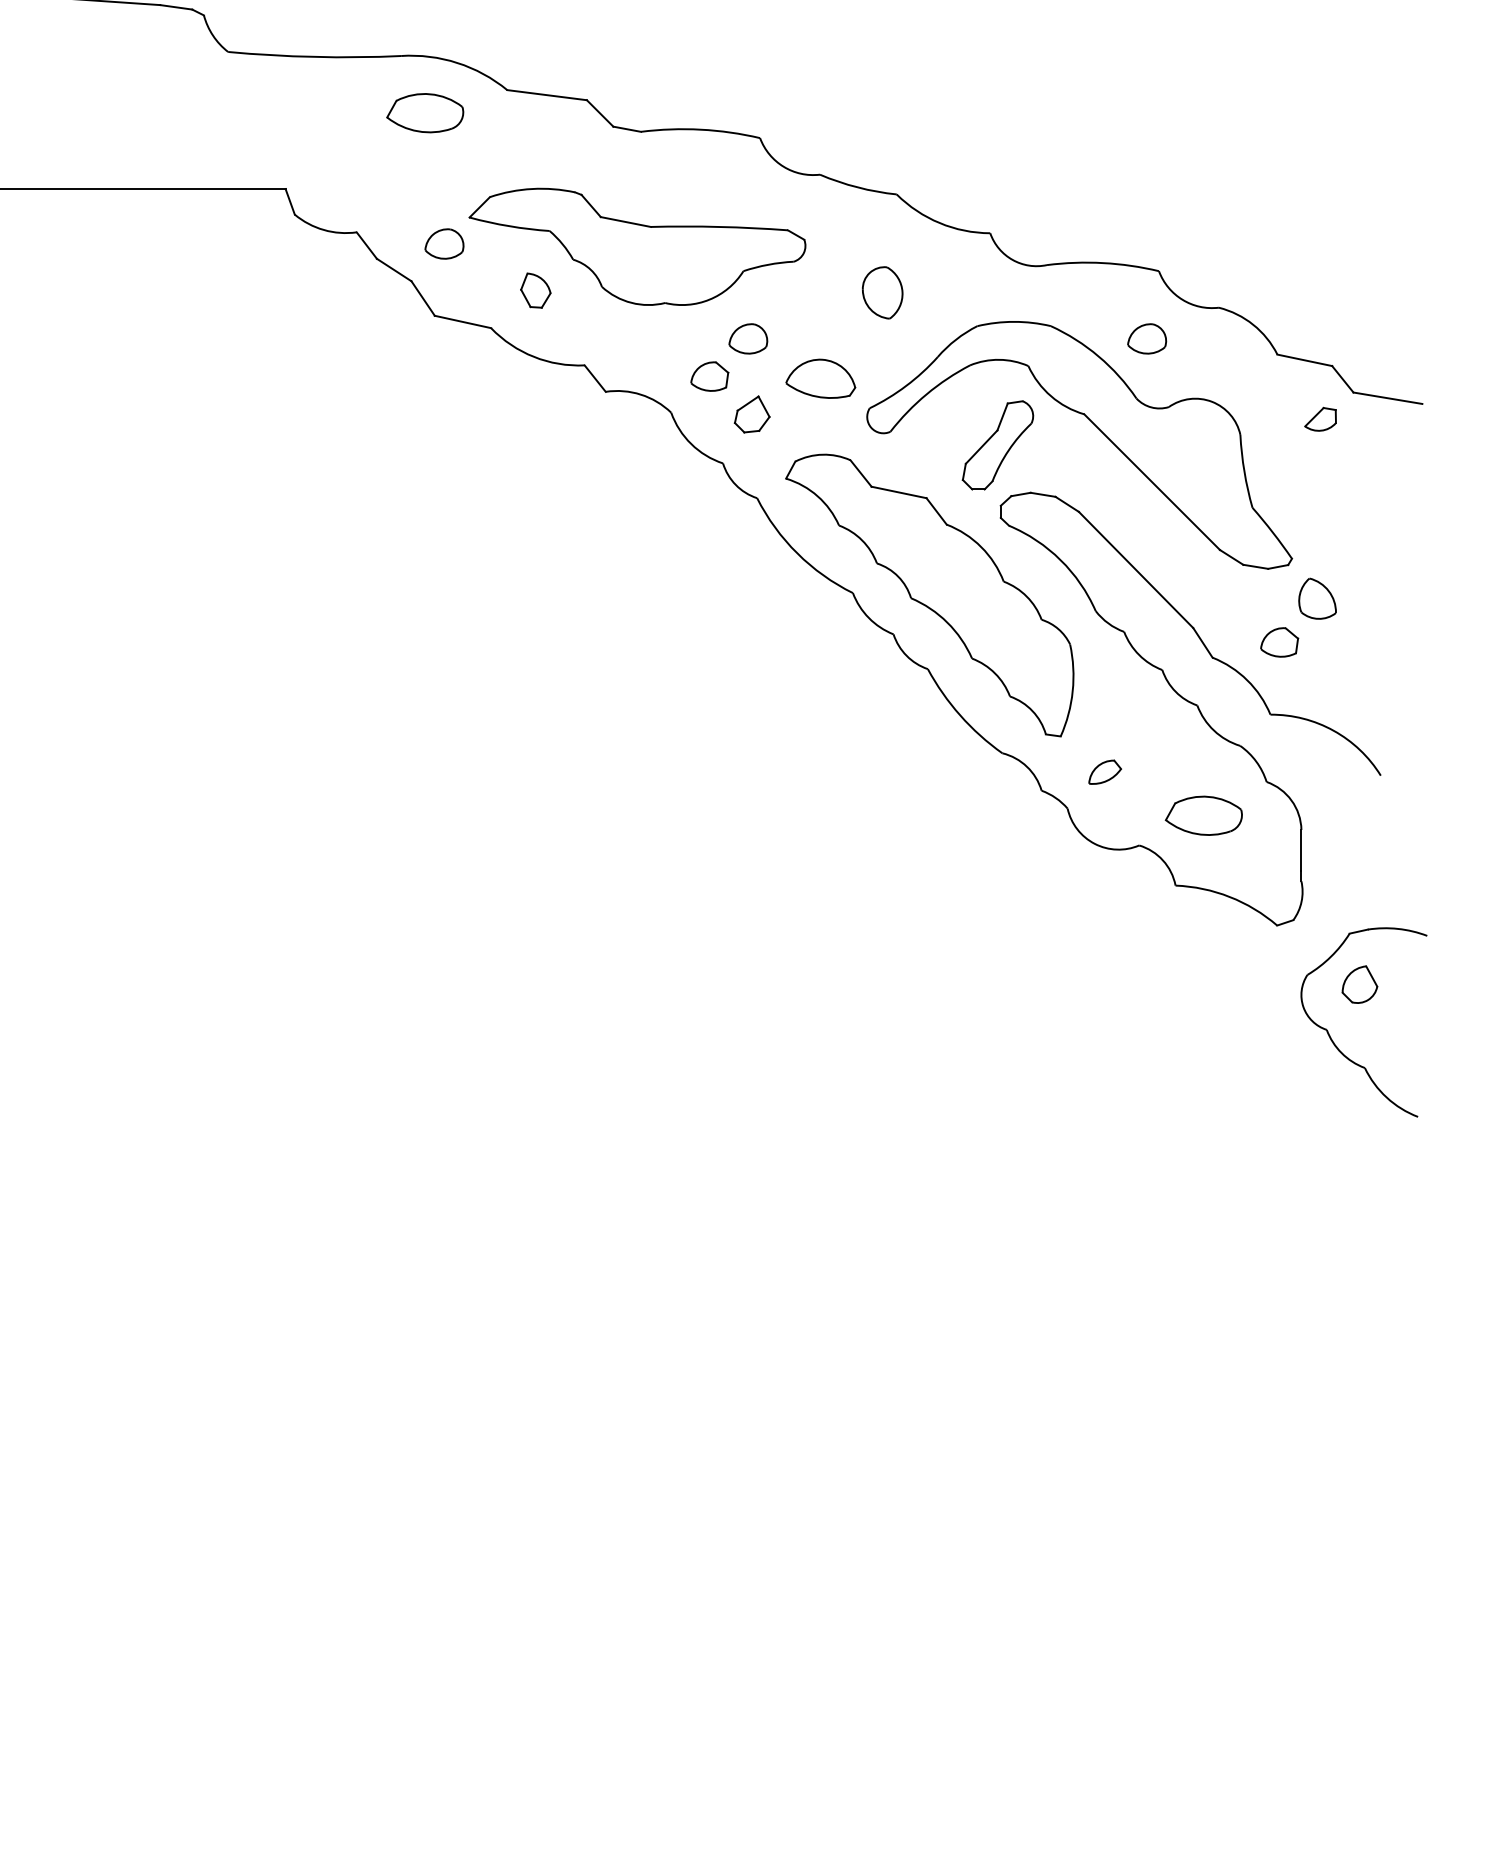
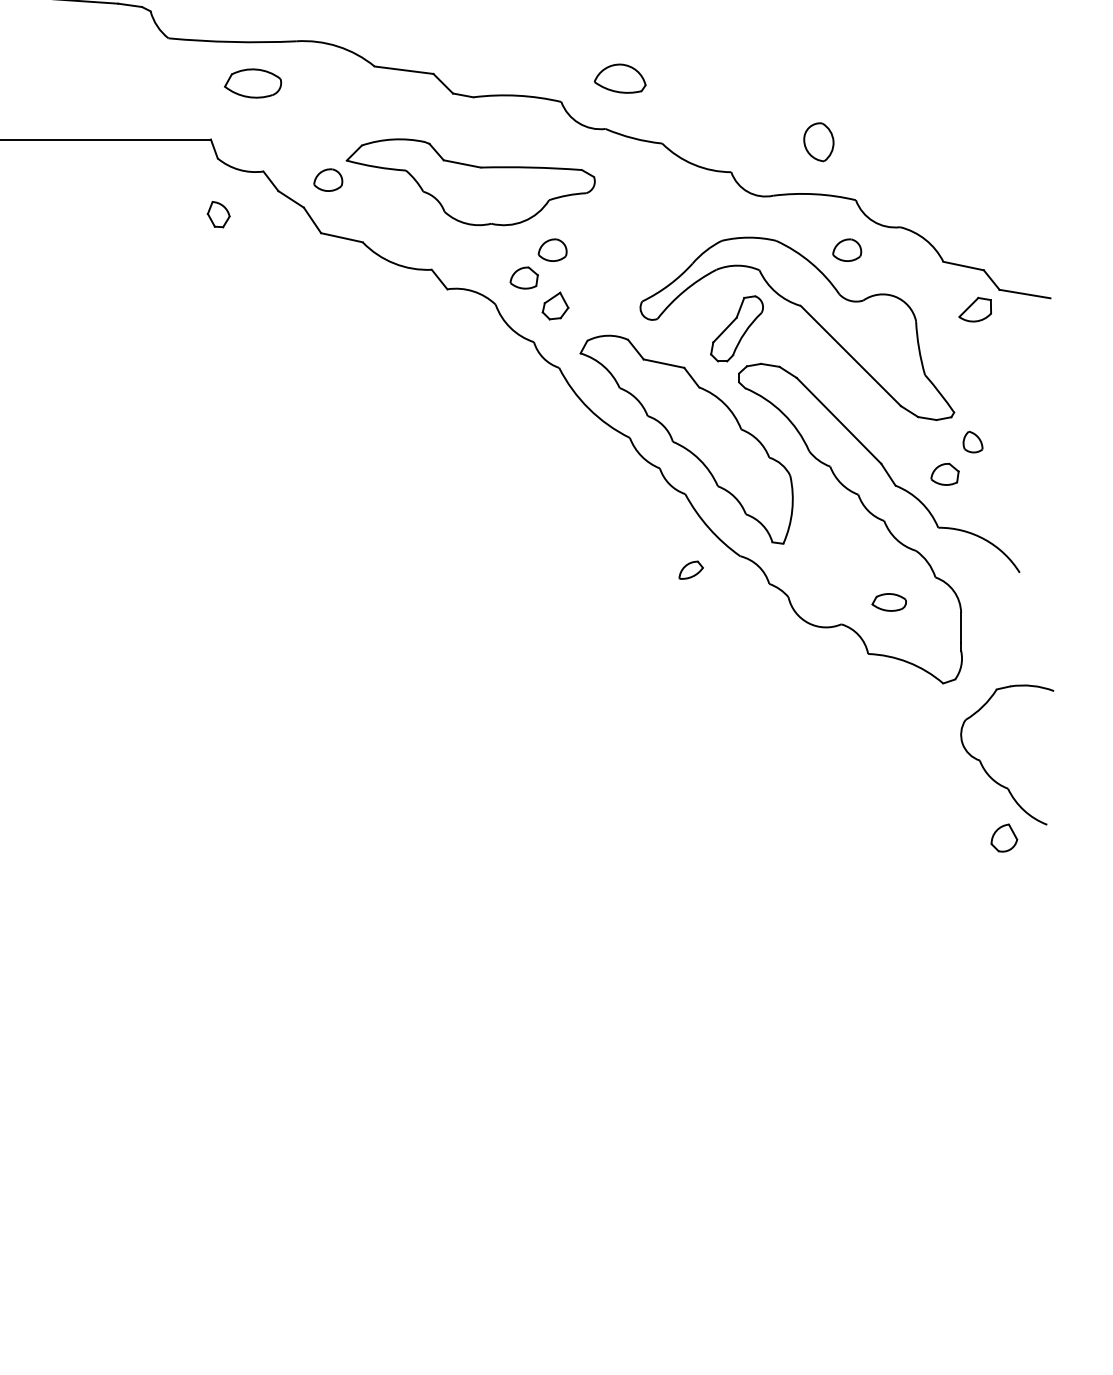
part: (425, 113) -> (253, 83), moved
part: (535, 290) -> (218, 214), moved
part: (882, 293) -> (818, 142), moved
part: (819, 378) -> (619, 78), moved
part: (1320, 419) -> (975, 309), size x1.4
part: (1316, 597) -> (972, 441), size x0.7
part: (1104, 771) -> (690, 569), moved
part: (1204, 815) -> (889, 602), size x0.6
part: (1360, 983) -> (1004, 837), moved

